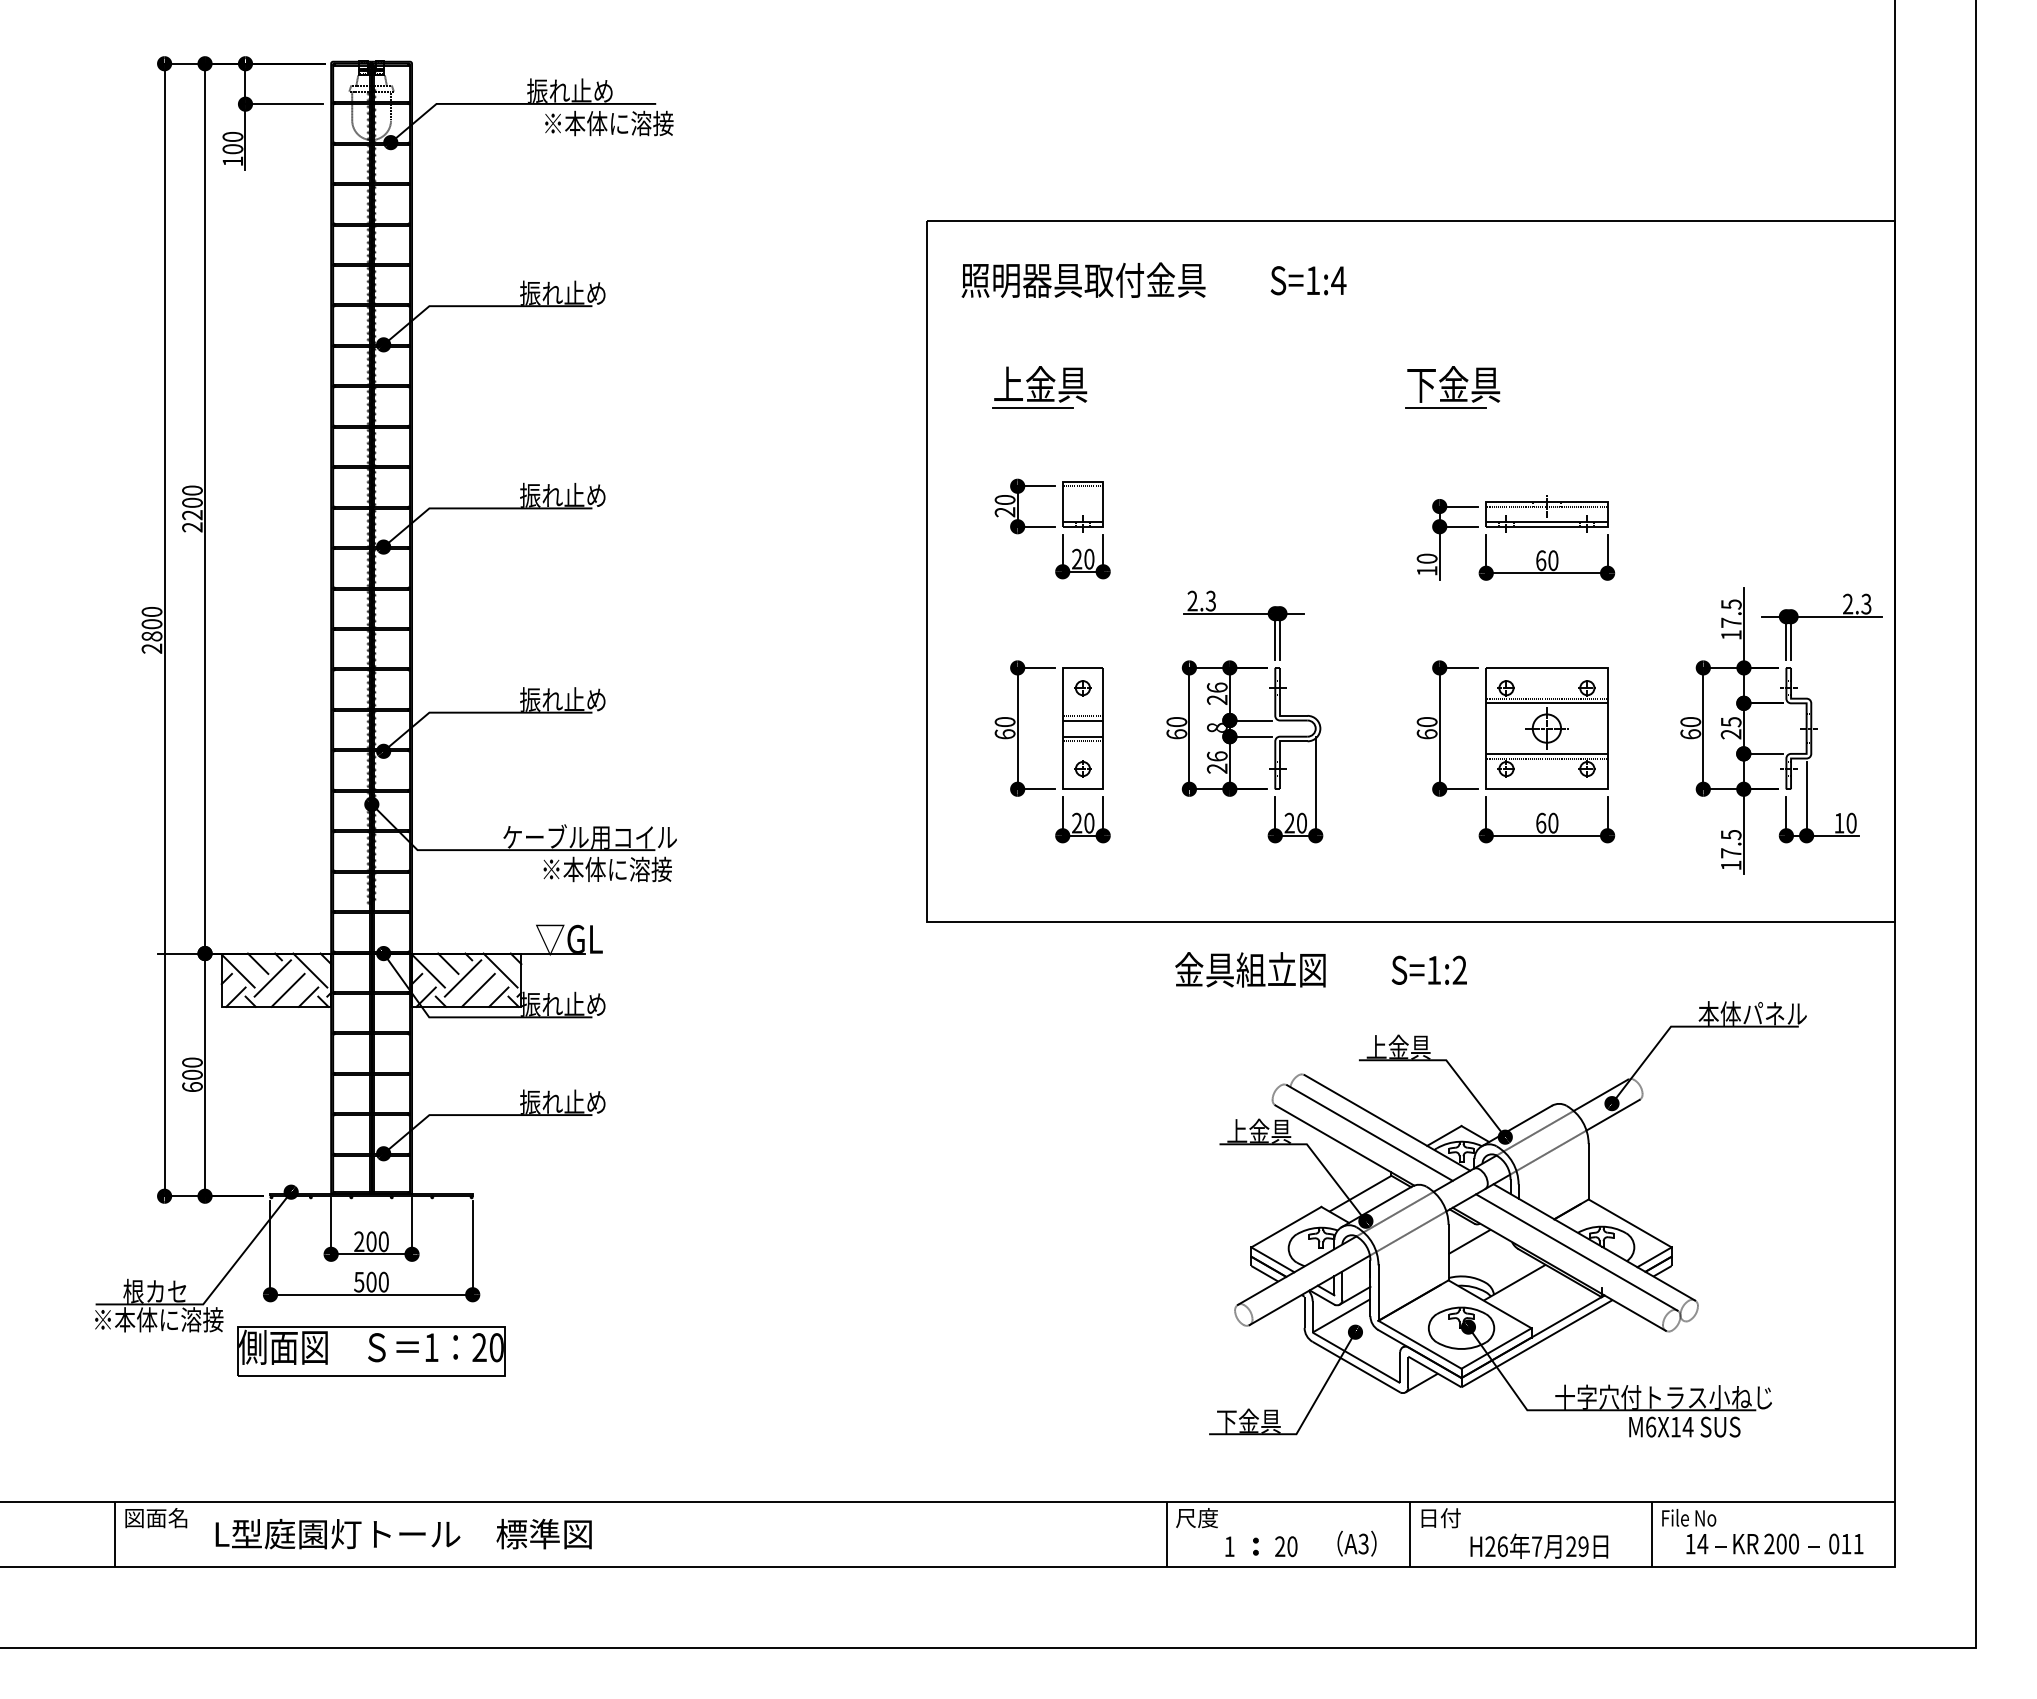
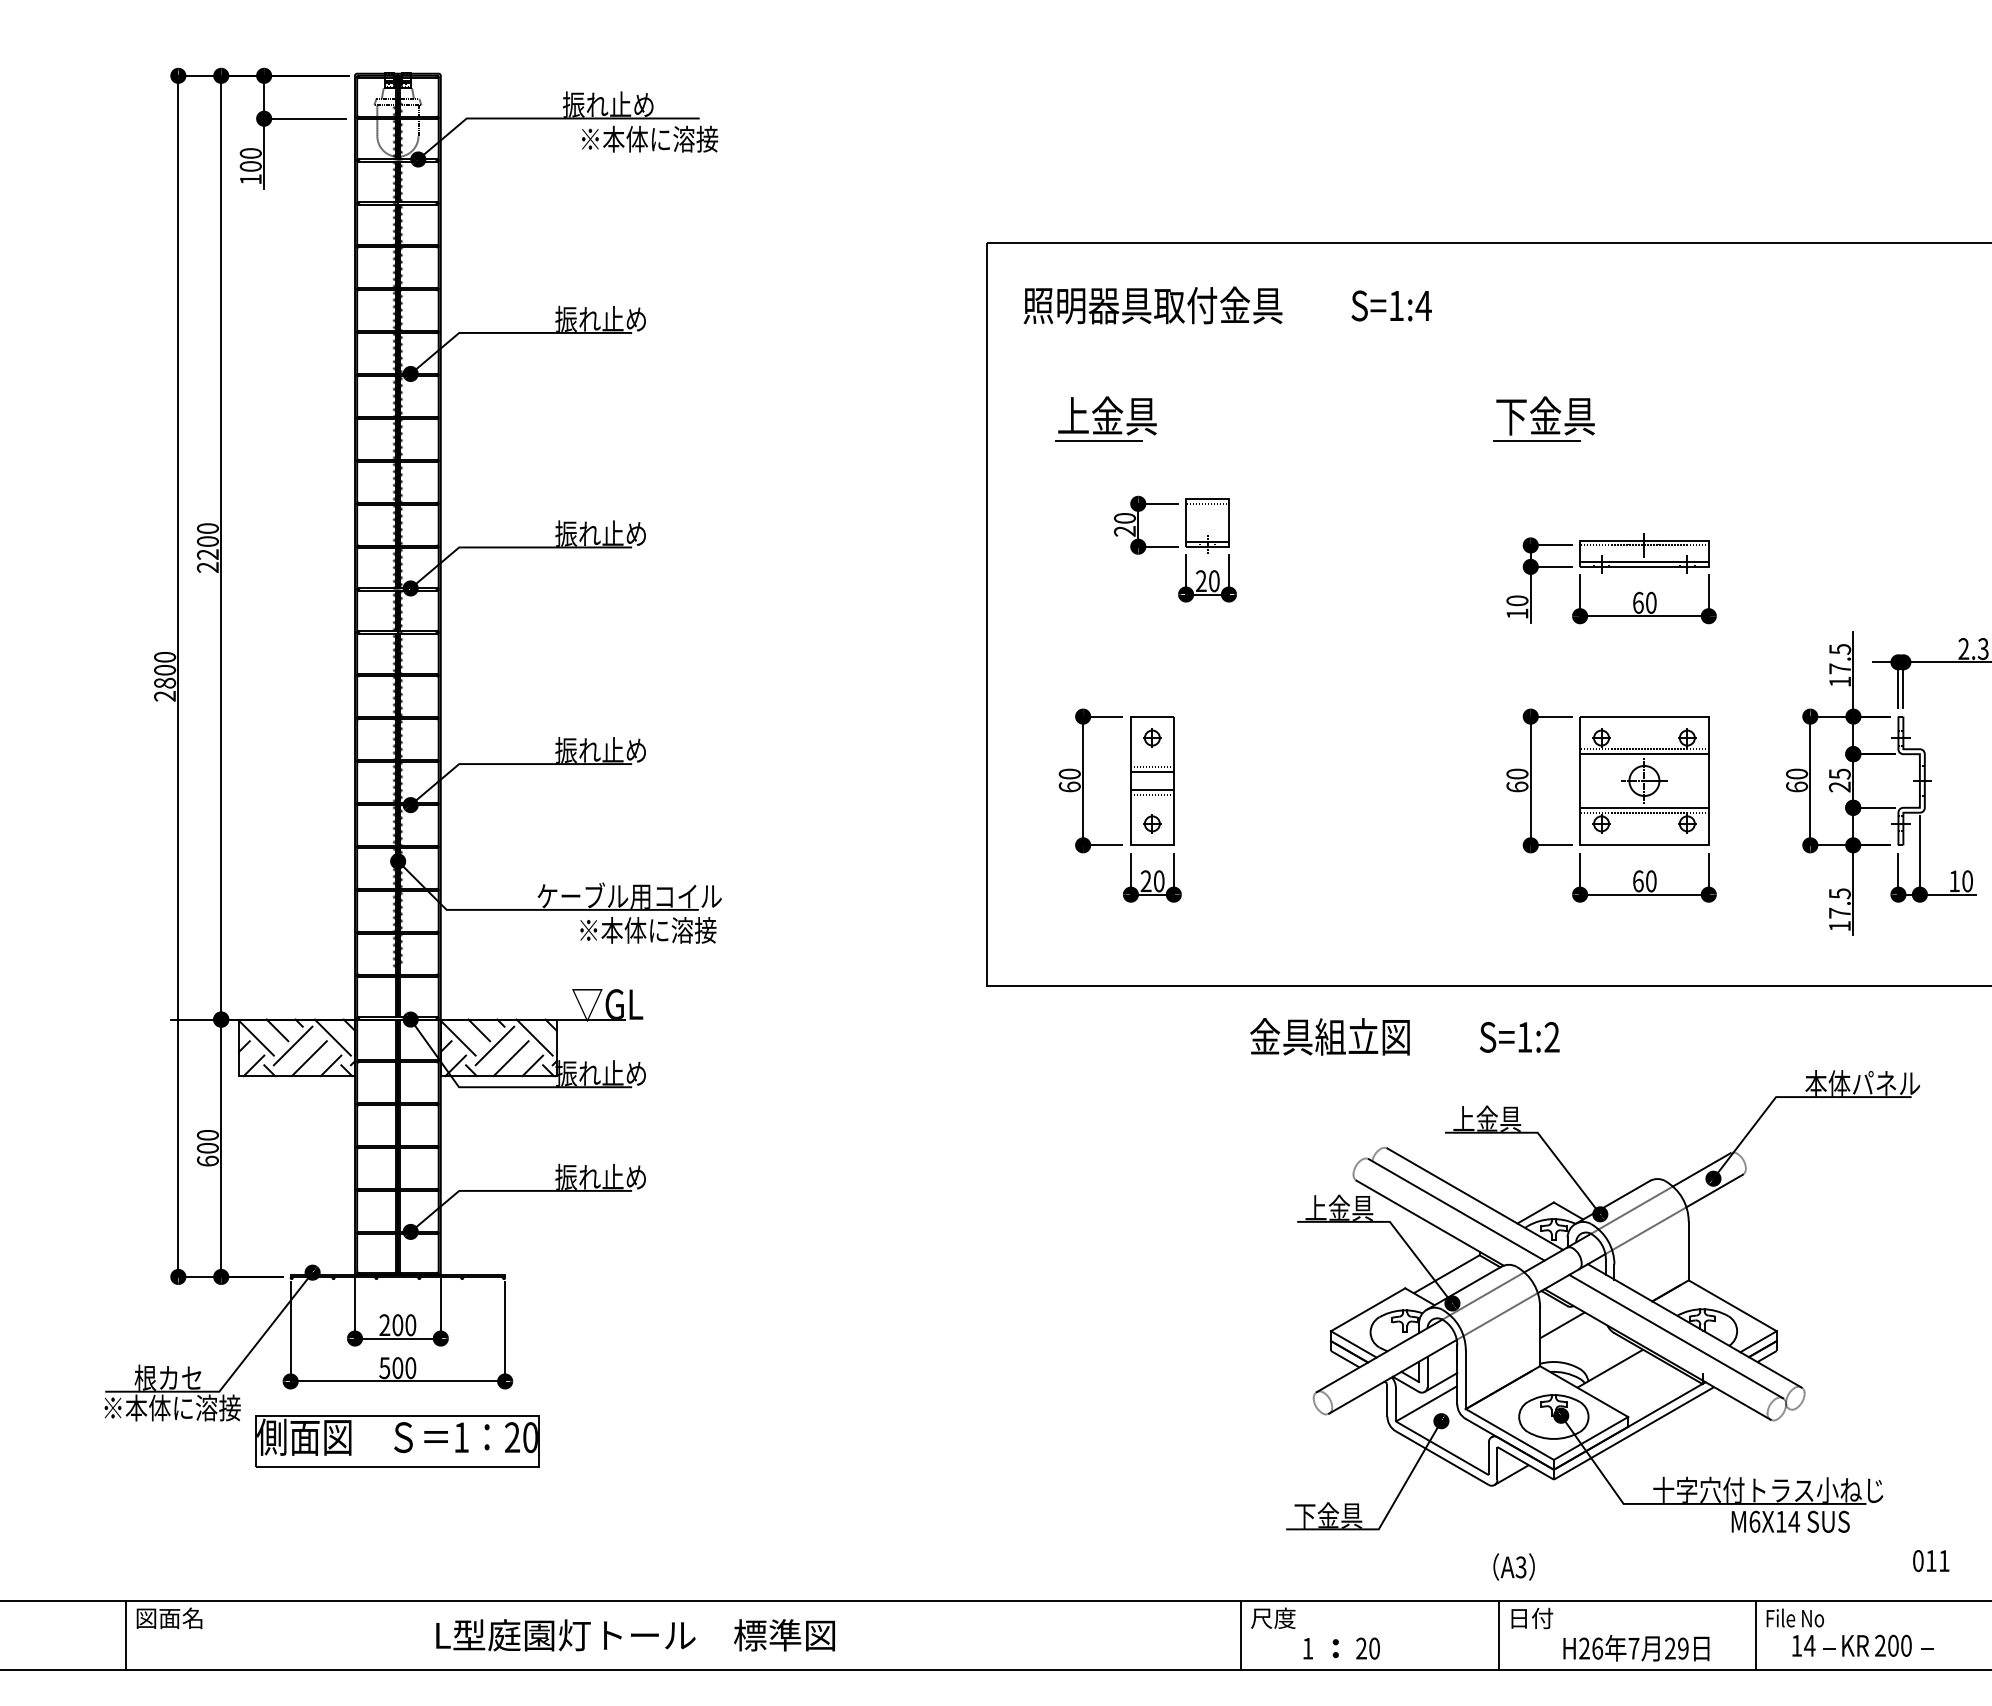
part: (1052, 528) -> (1175, 548), moved
part: (1244, 716) -> (1323, 768), removed
text: (403, 1533) -> (635, 1634), moved
text: (1356, 1543) -> (1513, 1566), moved
text: (1846, 1543) -> (1931, 1560), moved

